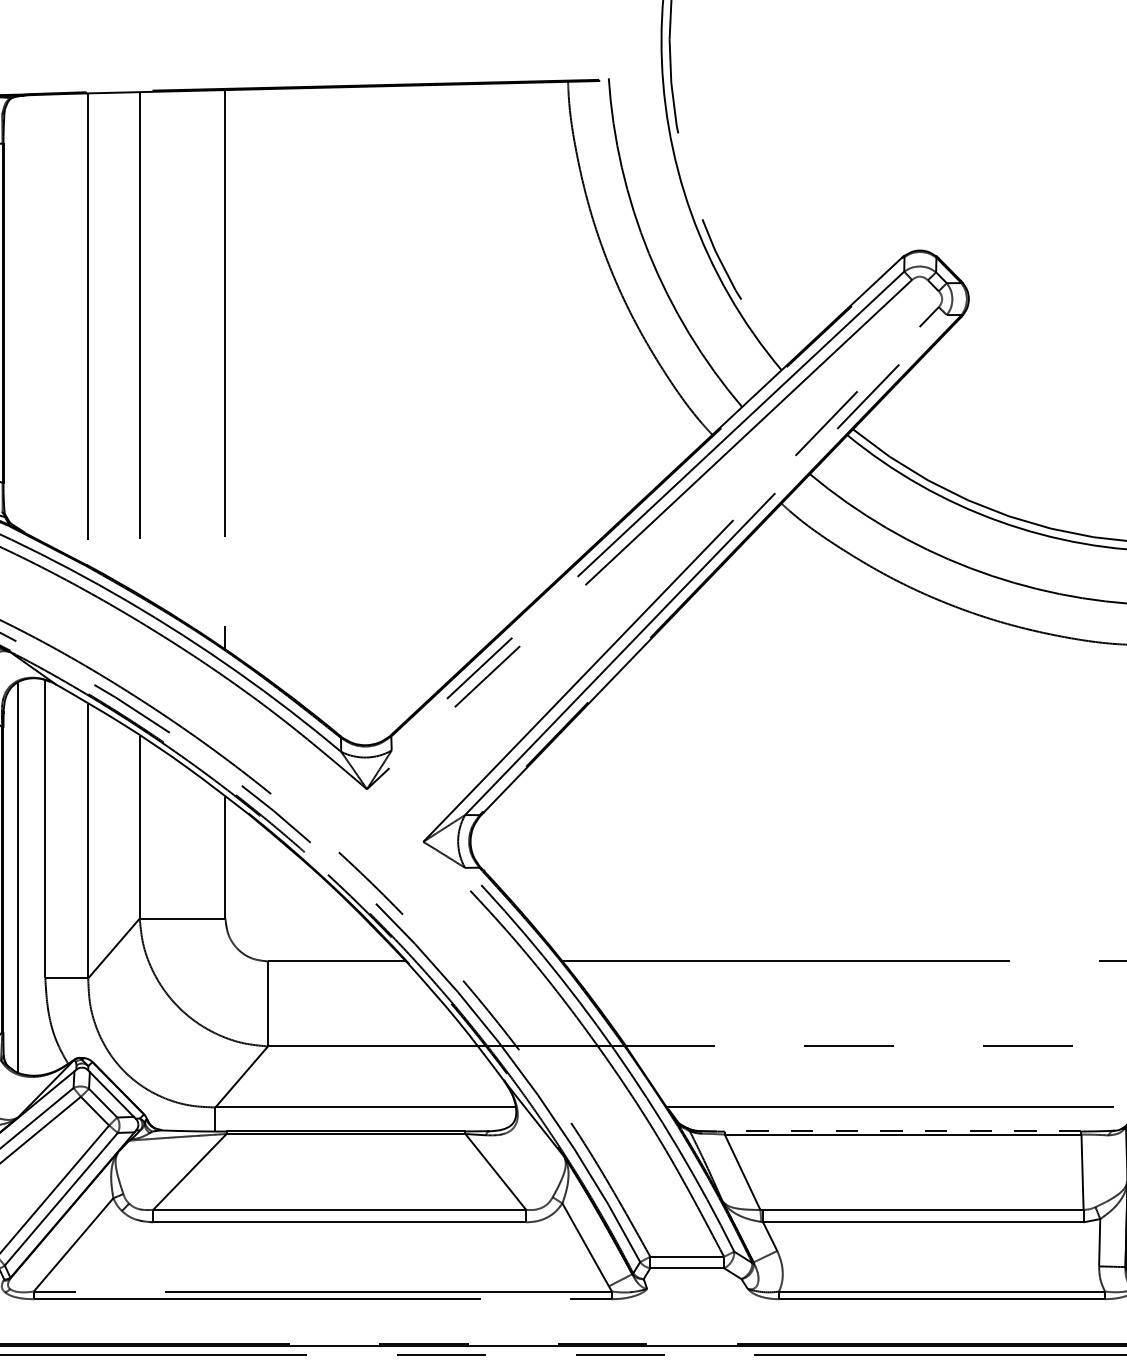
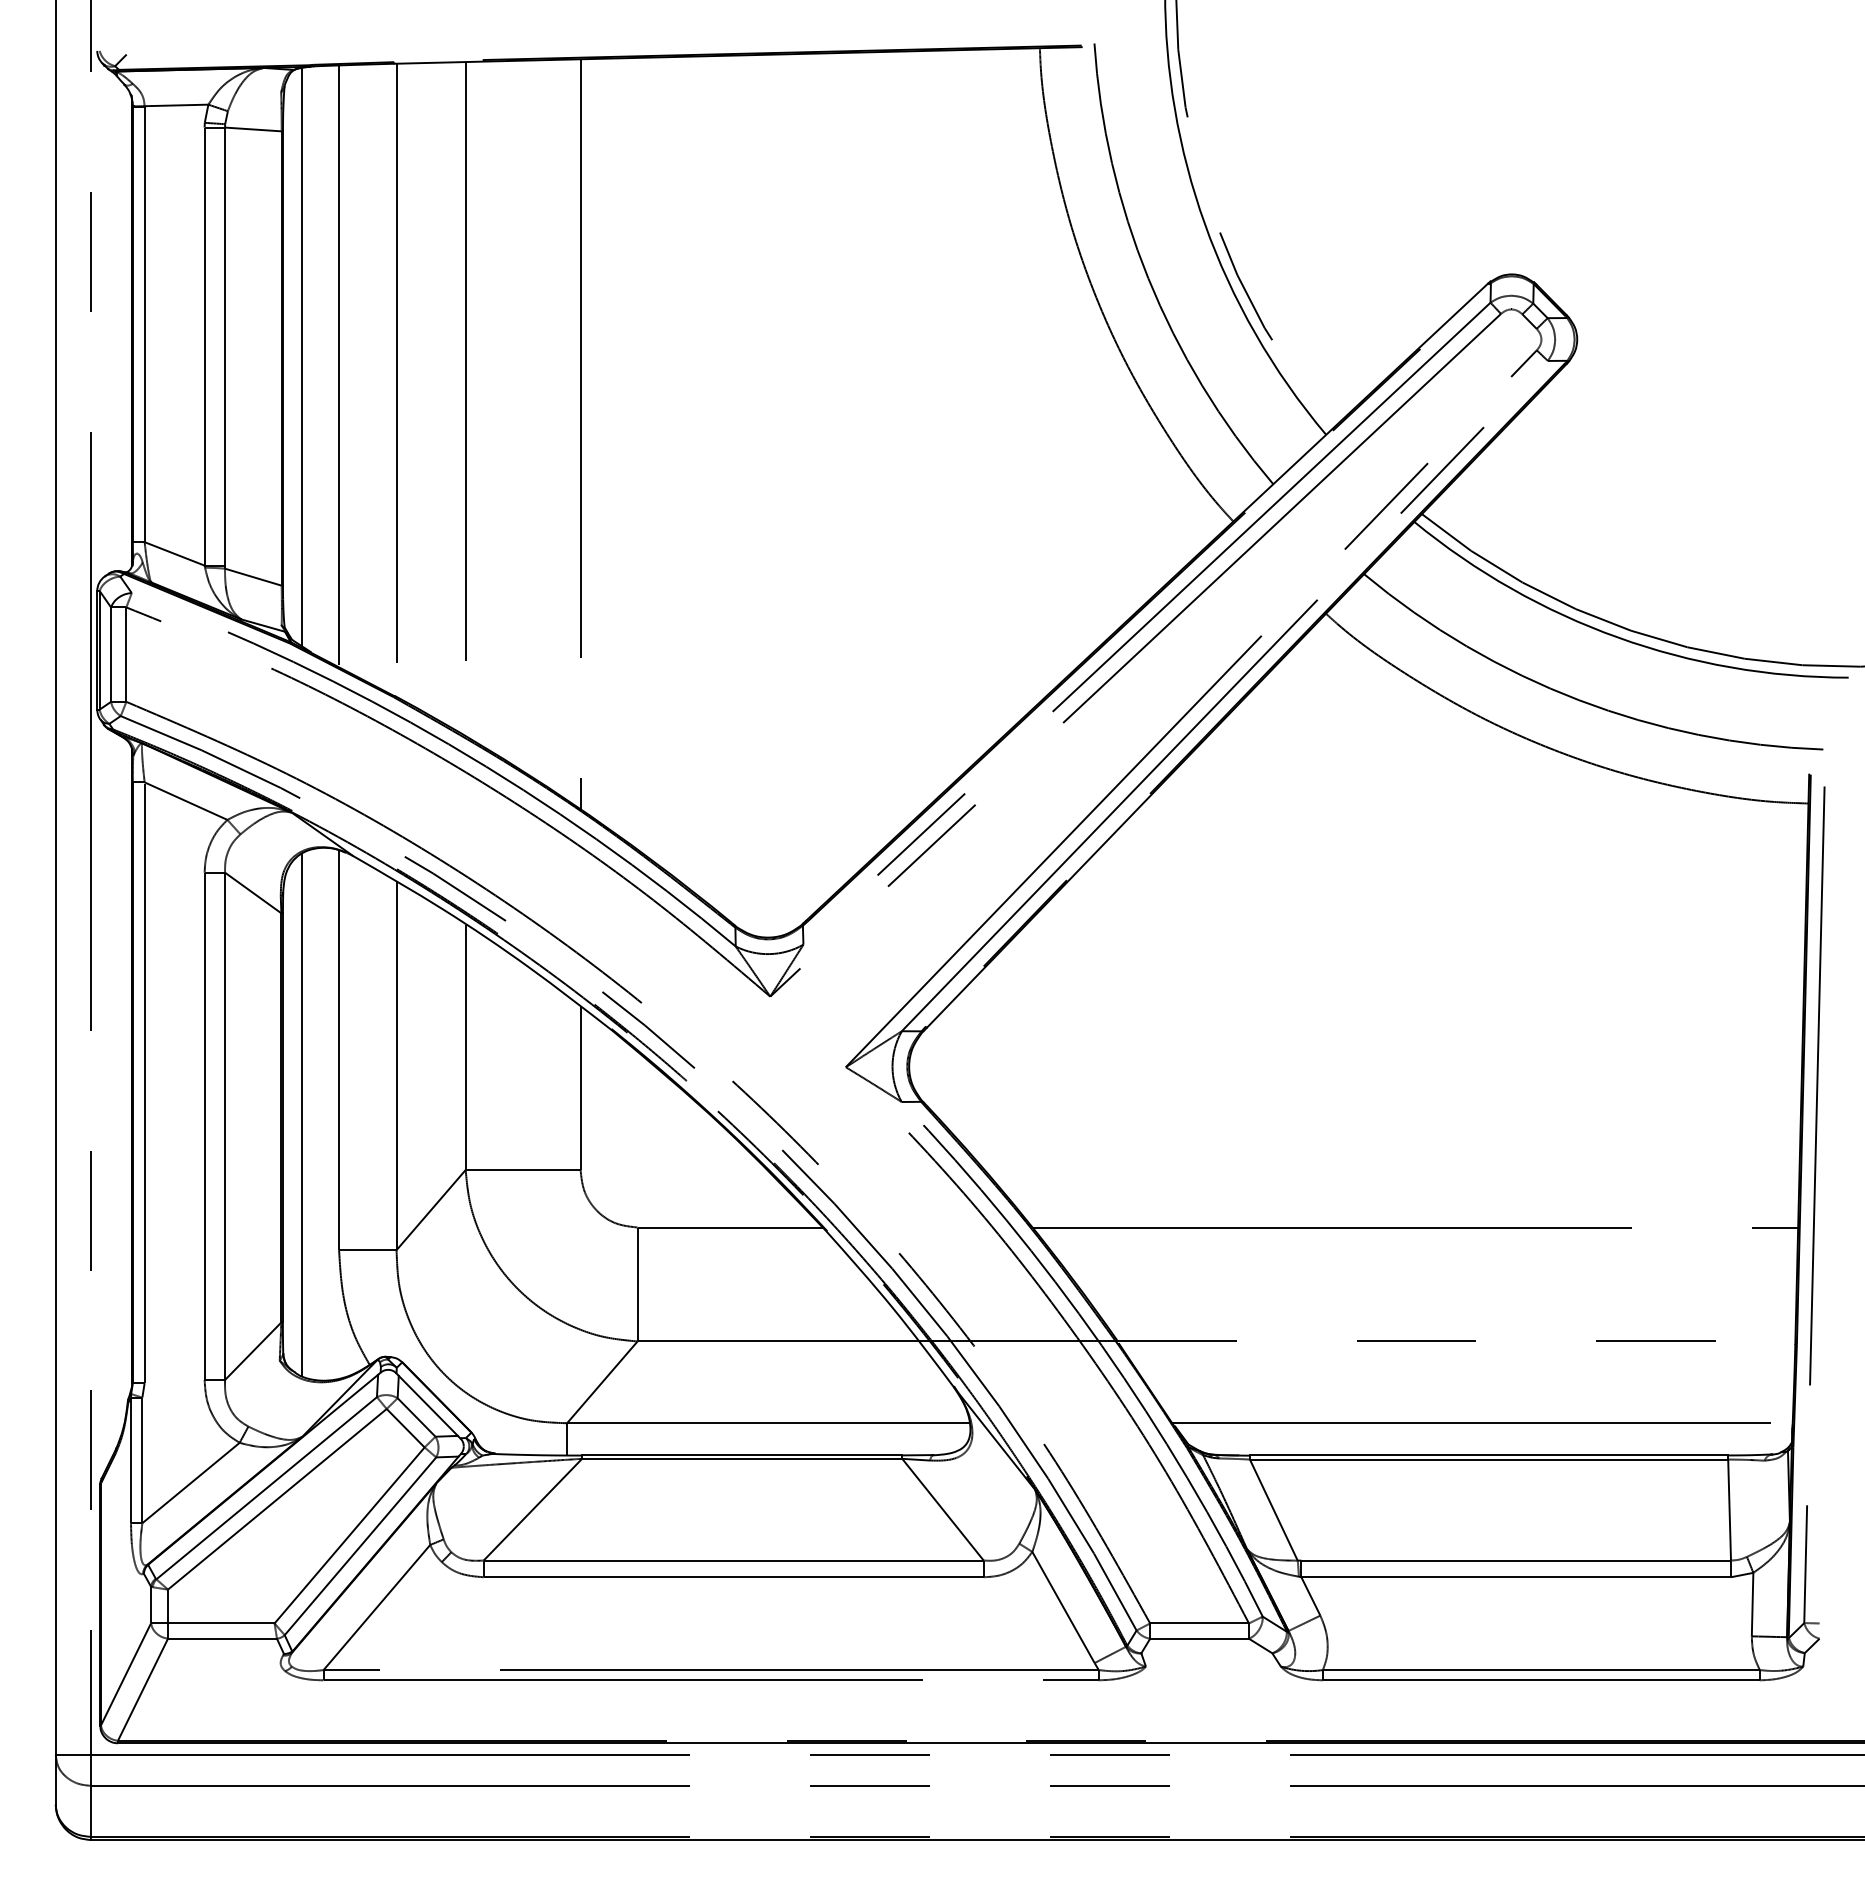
line: (18, 311) -> (302, 356), added
line: (45, 319) -> (339, 366), added
line: (902, 1131) -> (1488, 1455), dashed -> solid

